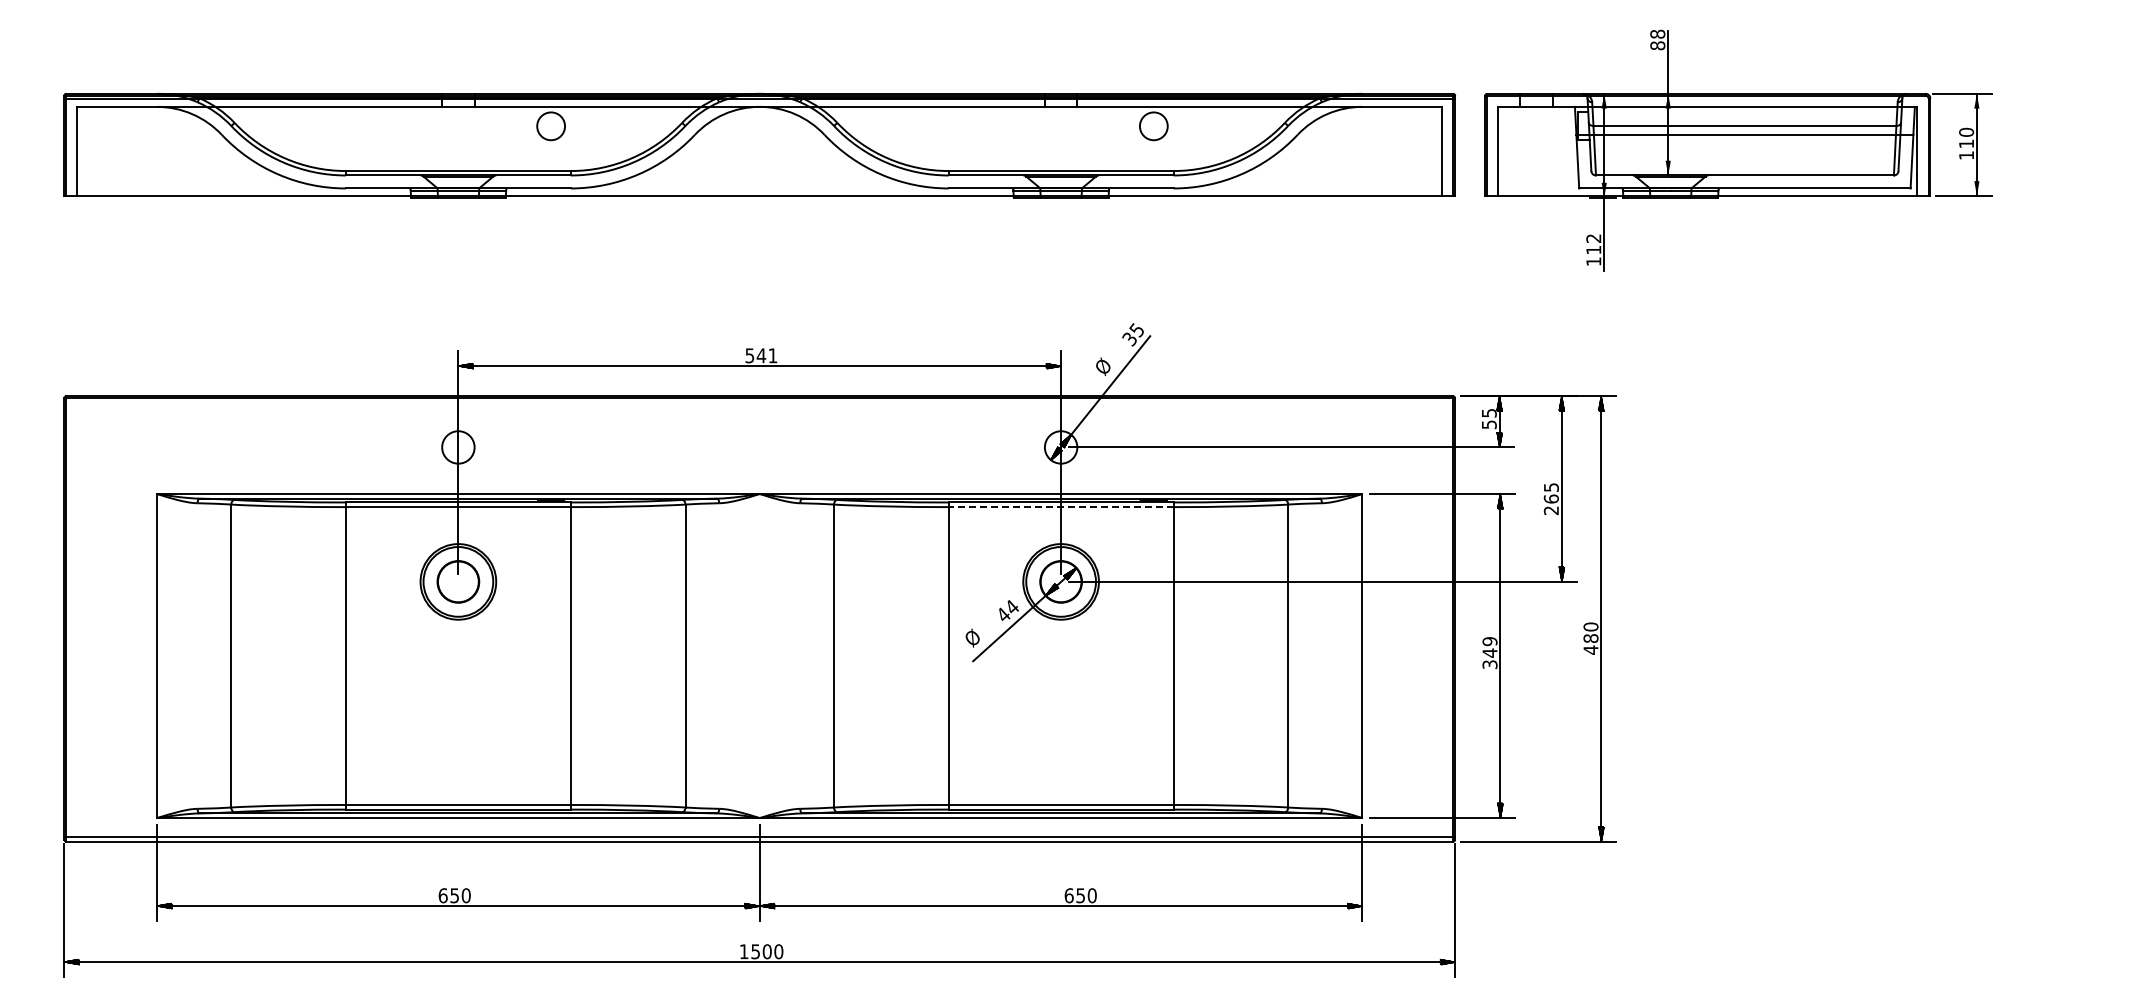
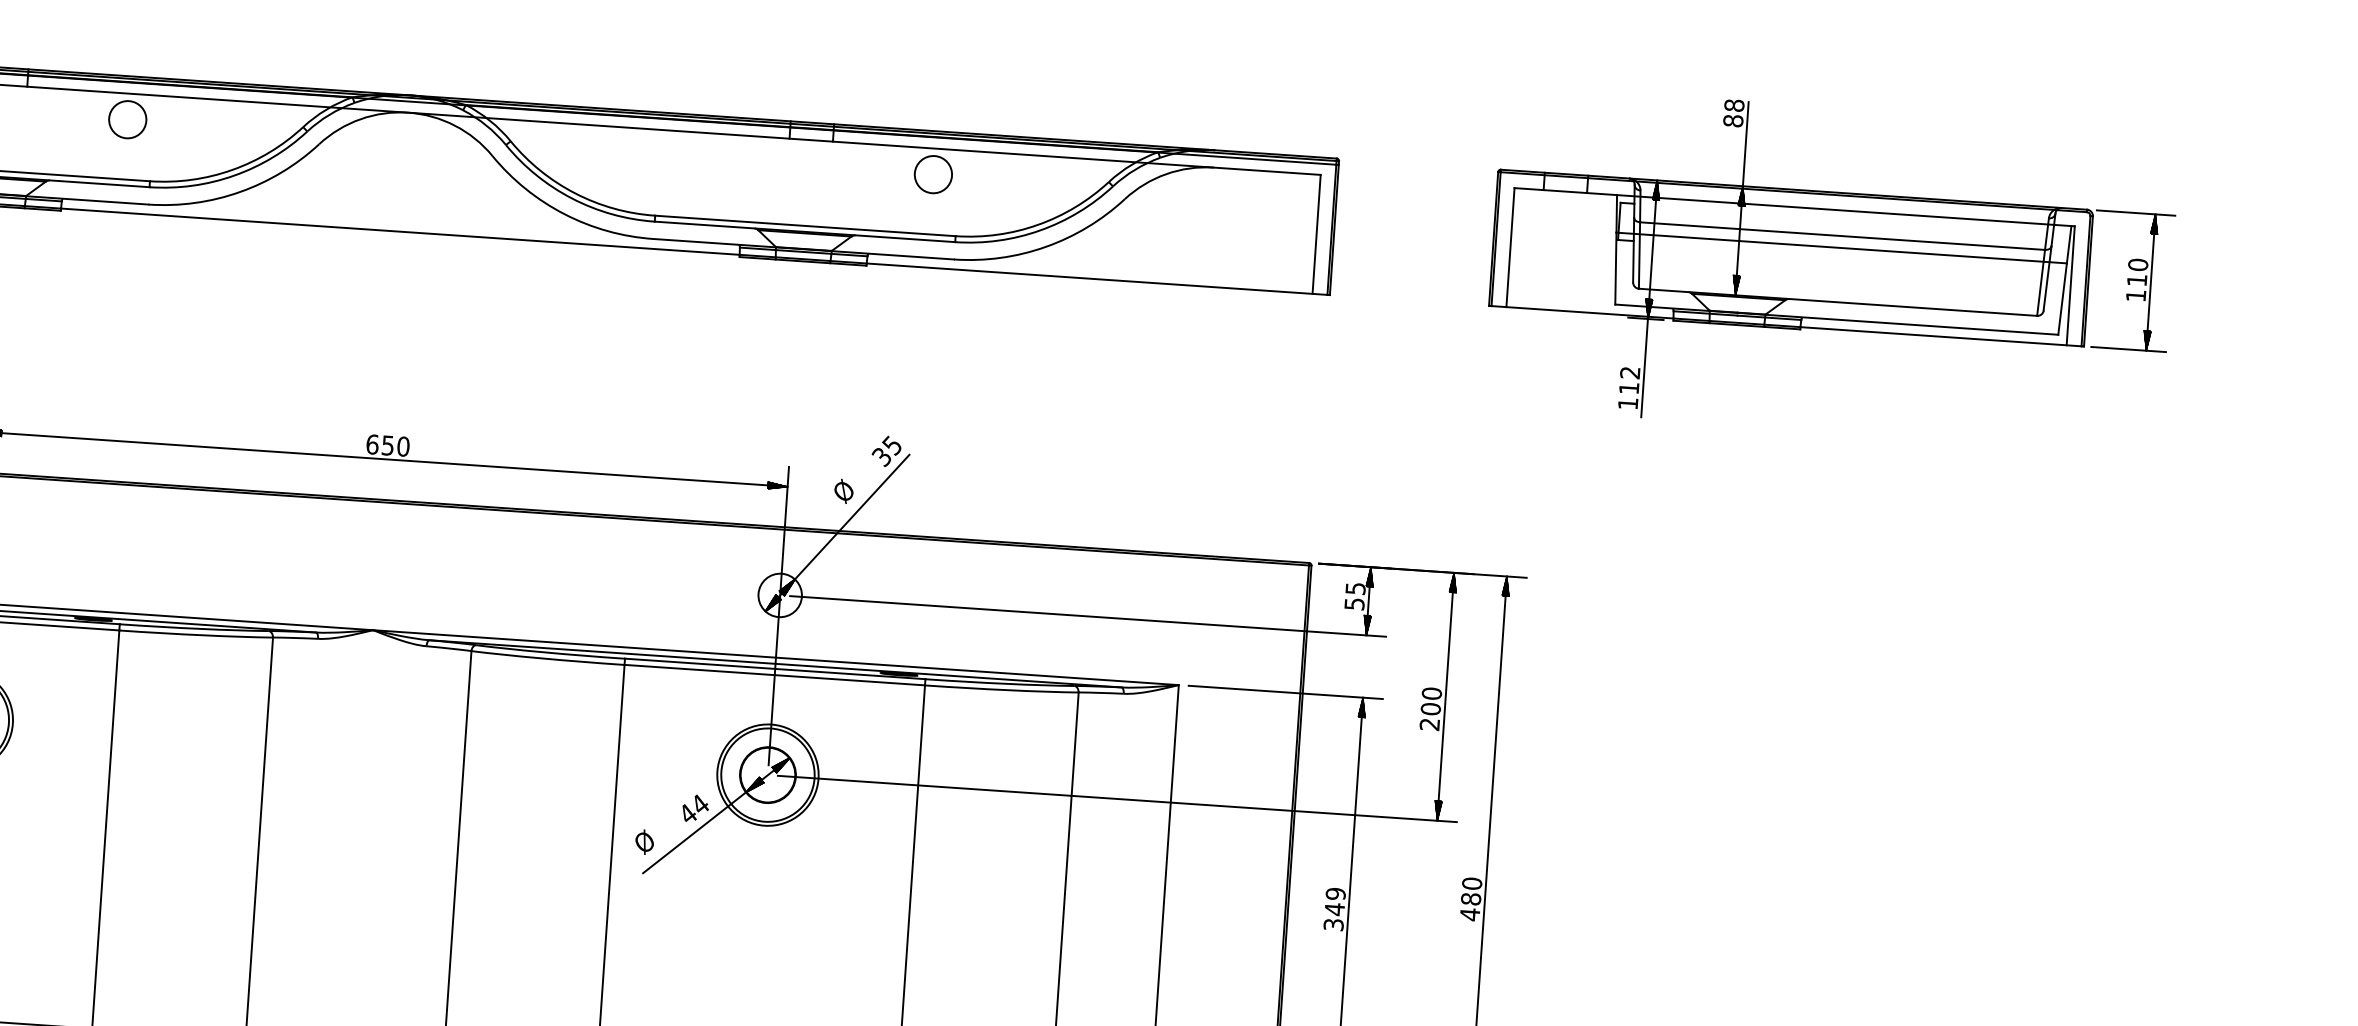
part: (1738, 150) -> (1831, 268), moved
text: (761, 355) -> (388, 445), 541 -> 650
text: (1550, 493) -> (1430, 701), 265 -> 200
line: (1060, 507) -> (773, 675), dashed -> solid

